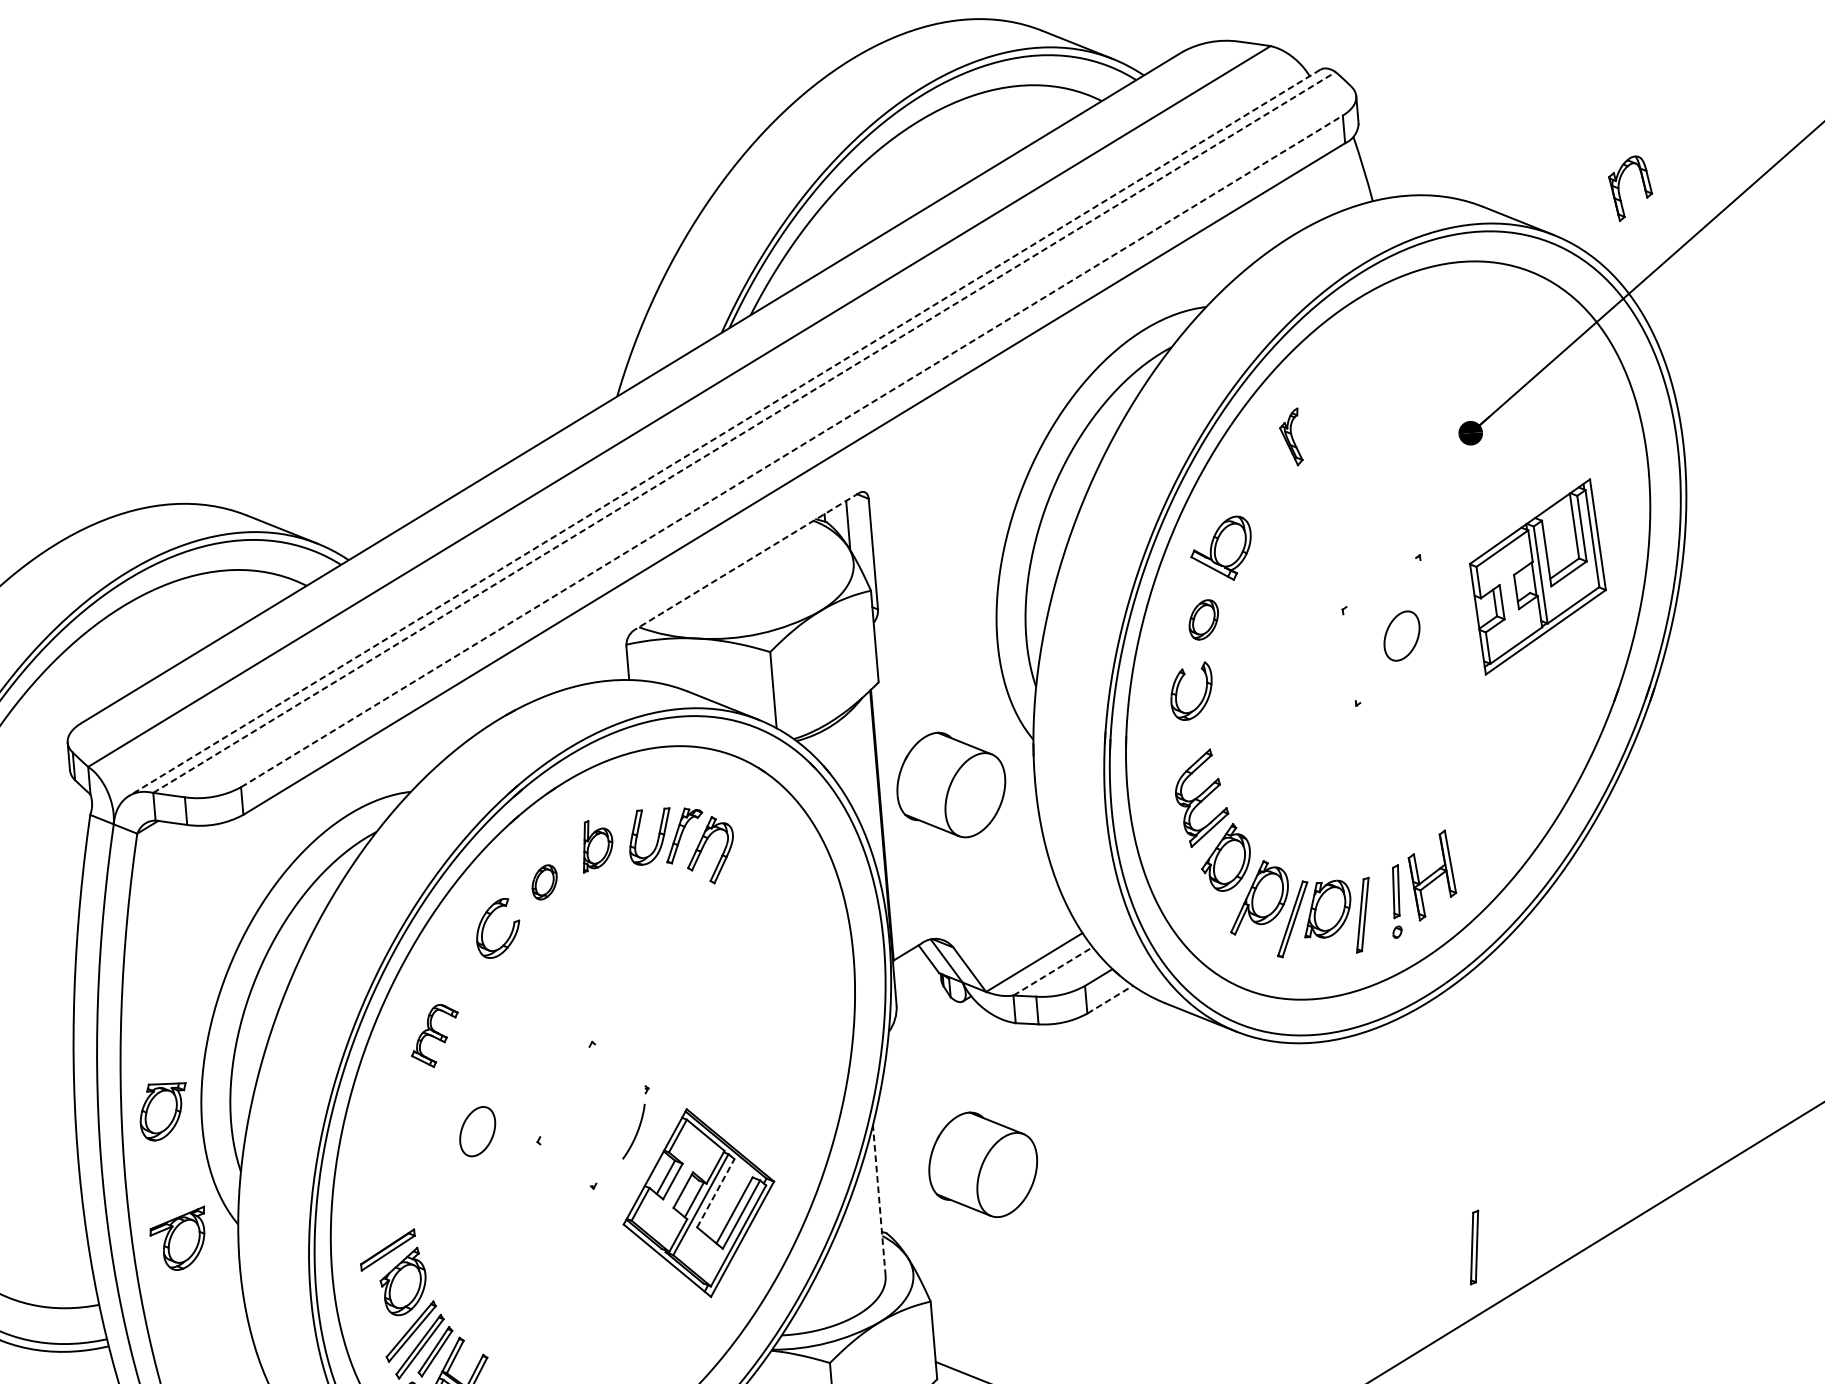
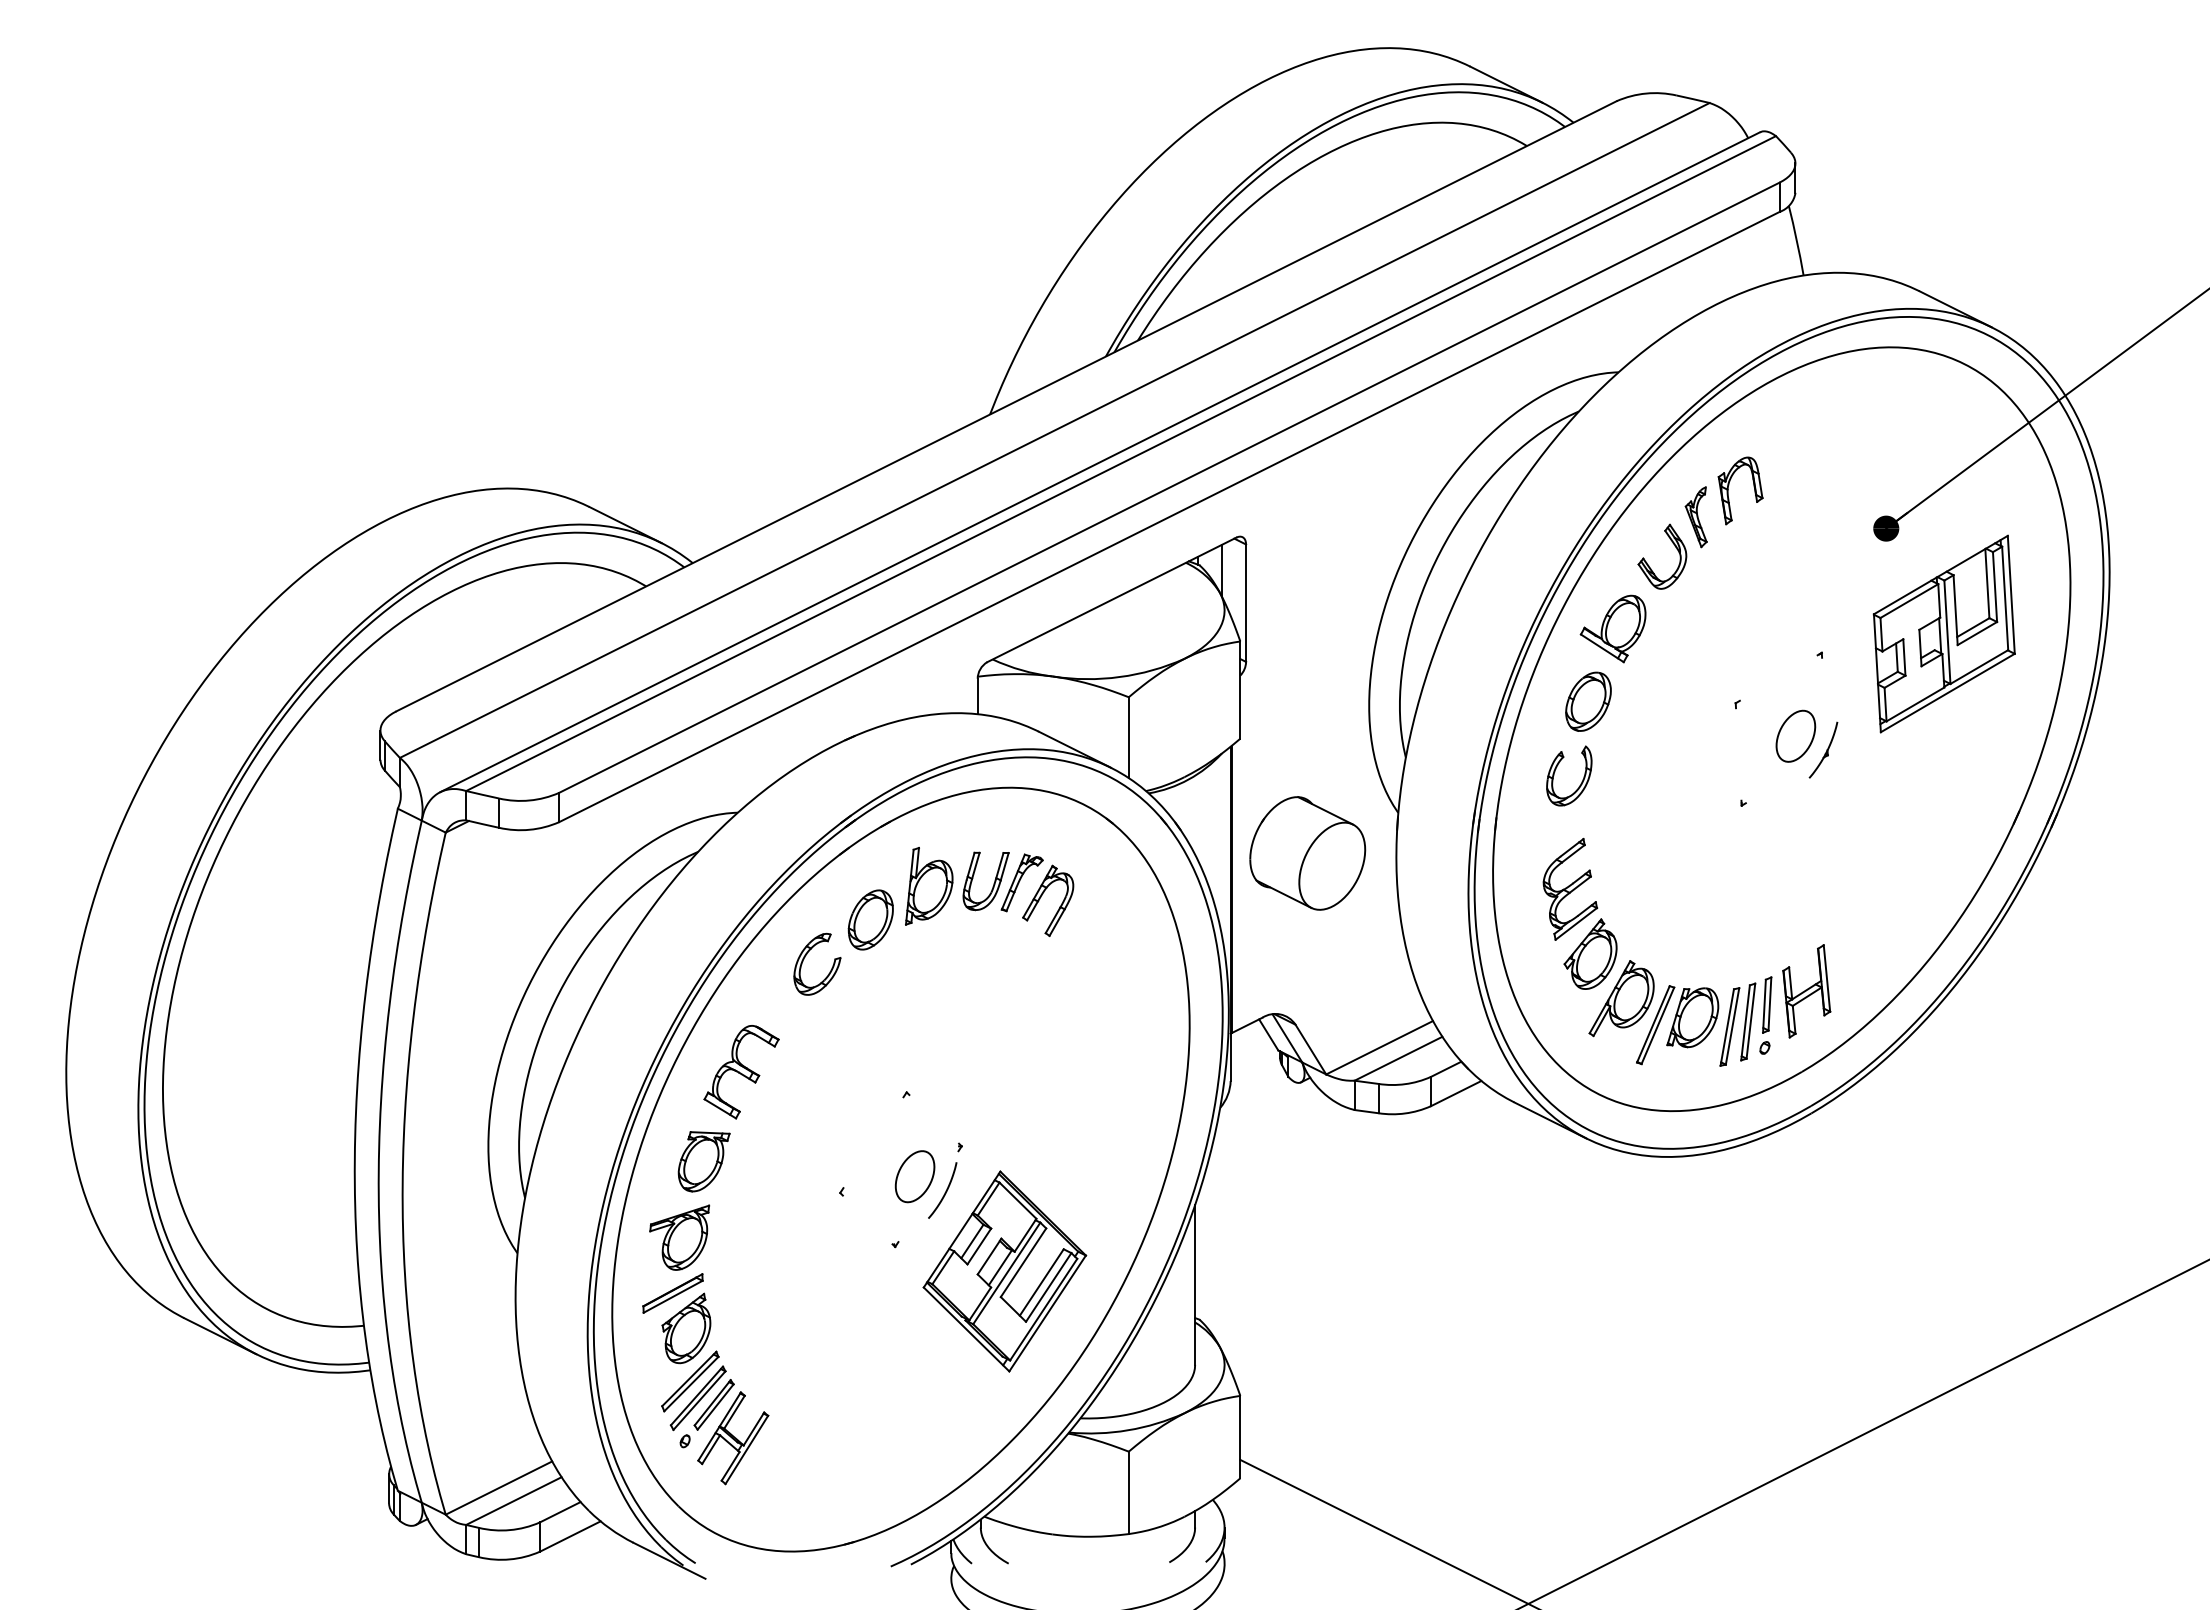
part: (1619, 189) -> (1728, 490), moved
line: (744, 432) -> (1121, 463), dashed -> solid
line: (725, 433) -> (1100, 462), dashed -> solid
line: (792, 451) -> (1169, 487), dashed -> solid
part: (1272, 466) -> (1674, 546), added
line: (746, 562) -> (1111, 600), dashed -> solid
part: (1537, 576) -> (1943, 633), moved
part: (1203, 619) -> (1588, 701), size x1.43
part: (1429, 646) -> (1823, 749), added
part: (597, 845) -> (929, 885), size x1.43
part: (544, 881) -> (870, 919), size x1.67
line: (1053, 971) -> (1398, 1058), dashed -> solid
line: (1110, 999) -> (1456, 1093), dashed -> solid
part: (434, 1036) -> (741, 1072), size x1.43
part: (163, 1111) -> (703, 1161), moved
part: (477, 1131) -> (914, 1176), moved
part: (982, 1164) -> (1307, 1256), removed
line: (715, 1193) -> (1023, 1262), dashed -> solid
line: (879, 1201) -> (1195, 1285), dashed -> solid
part: (178, 1239) -> (679, 1237), moved
part: (1474, 1247) -> (1748, 1021), moved

